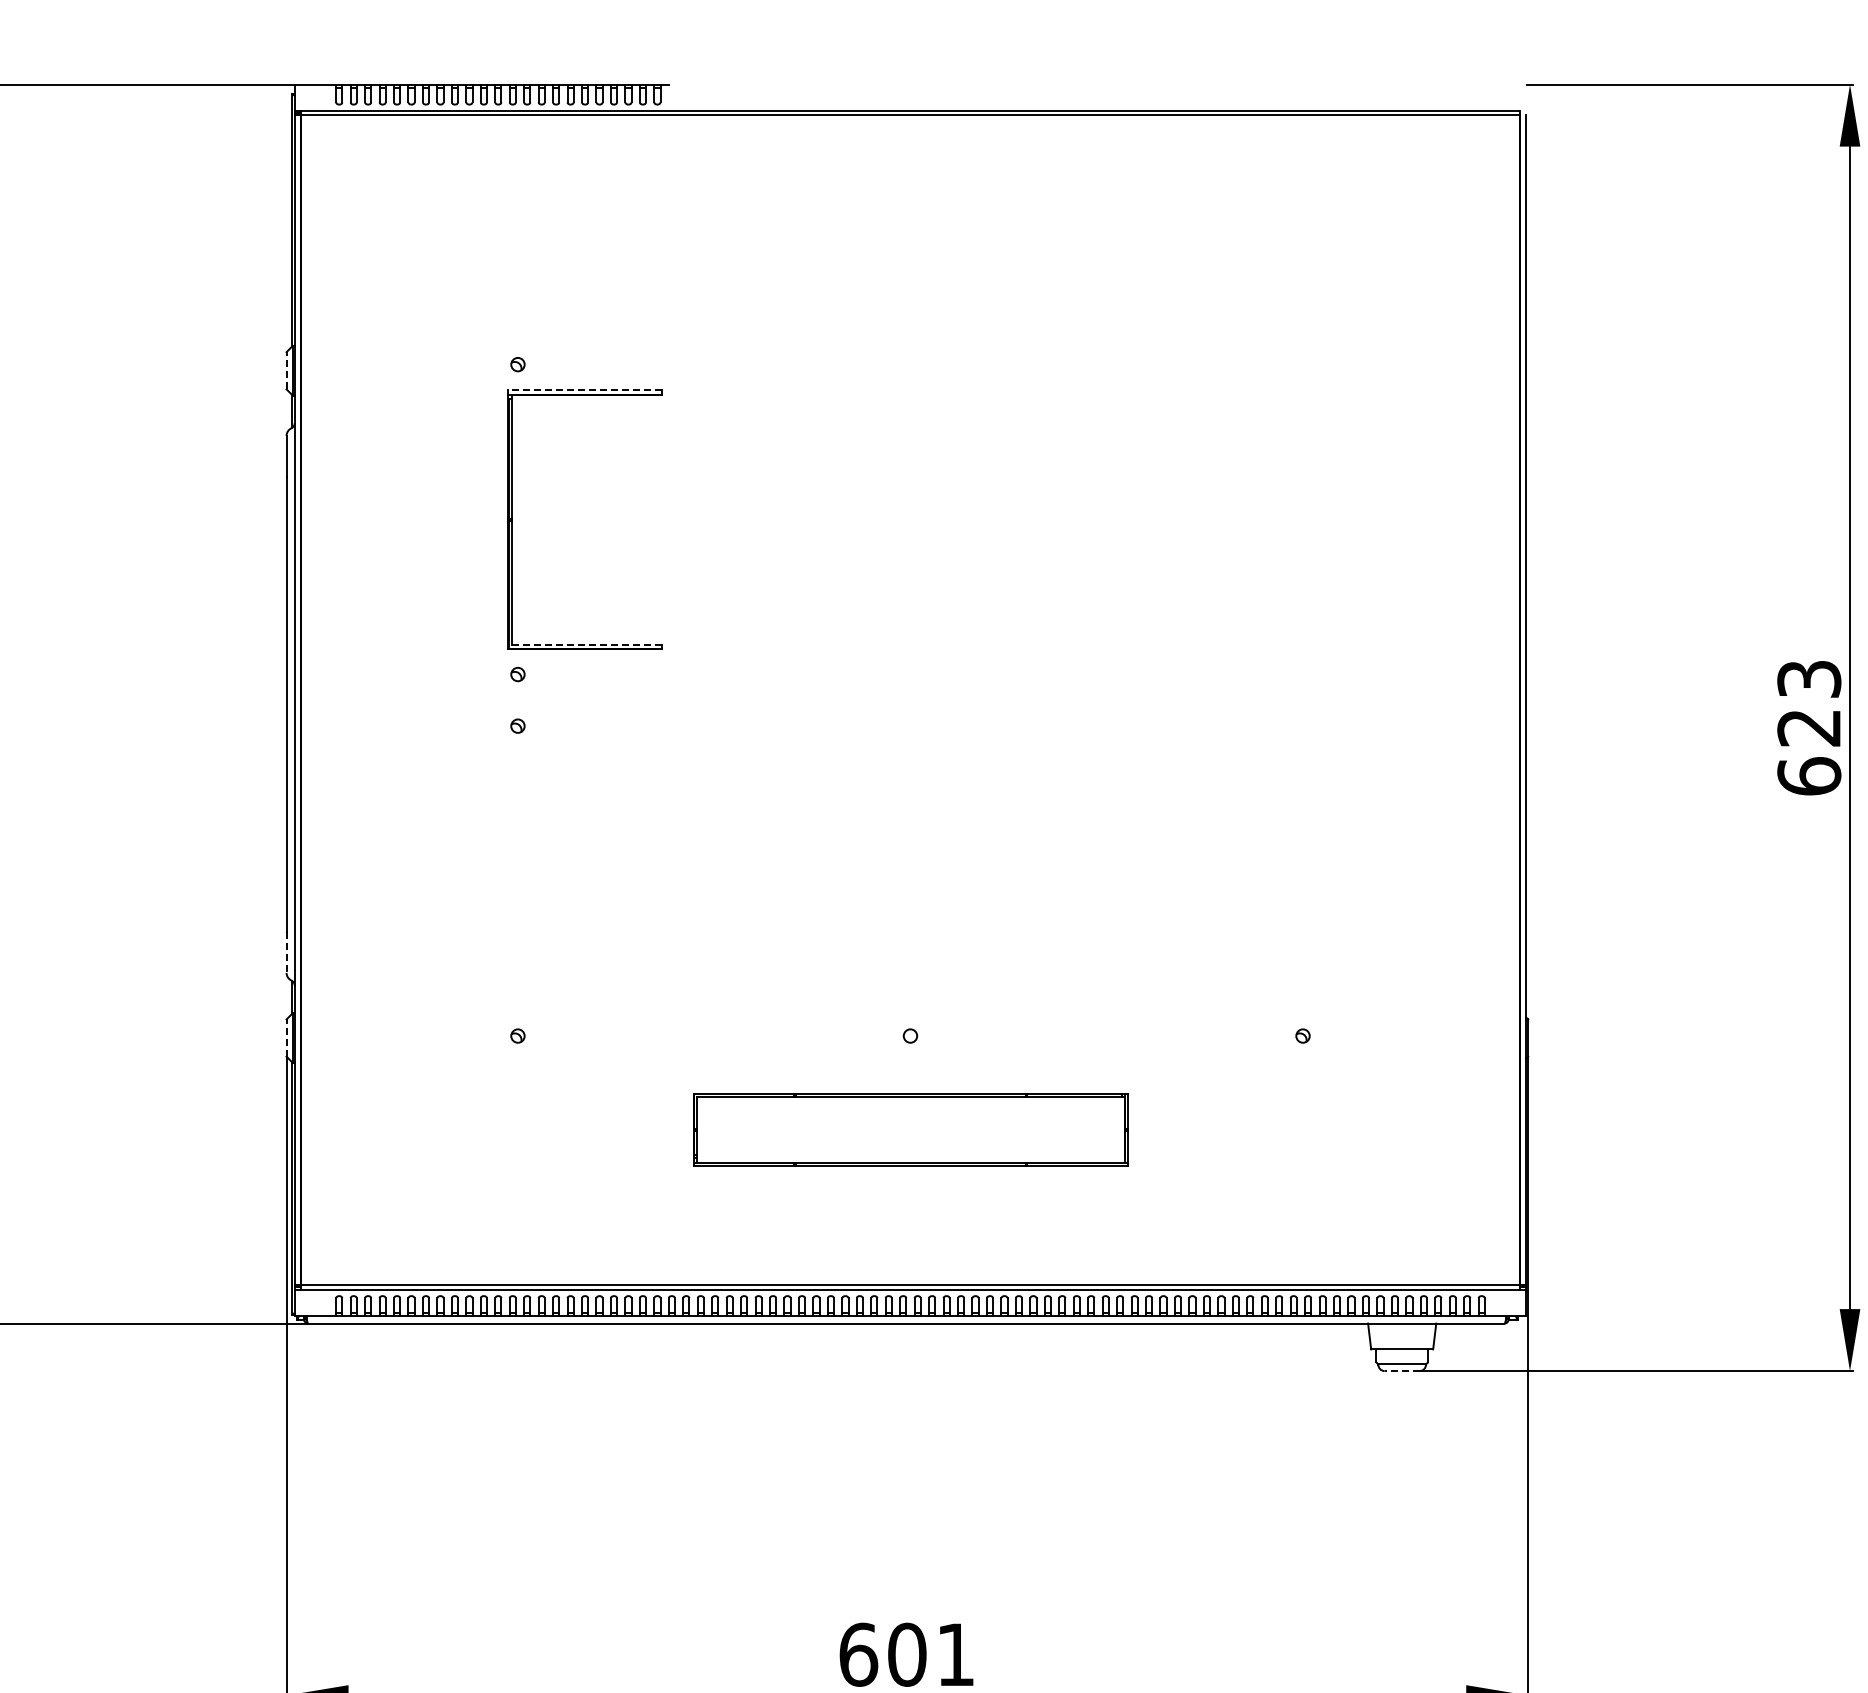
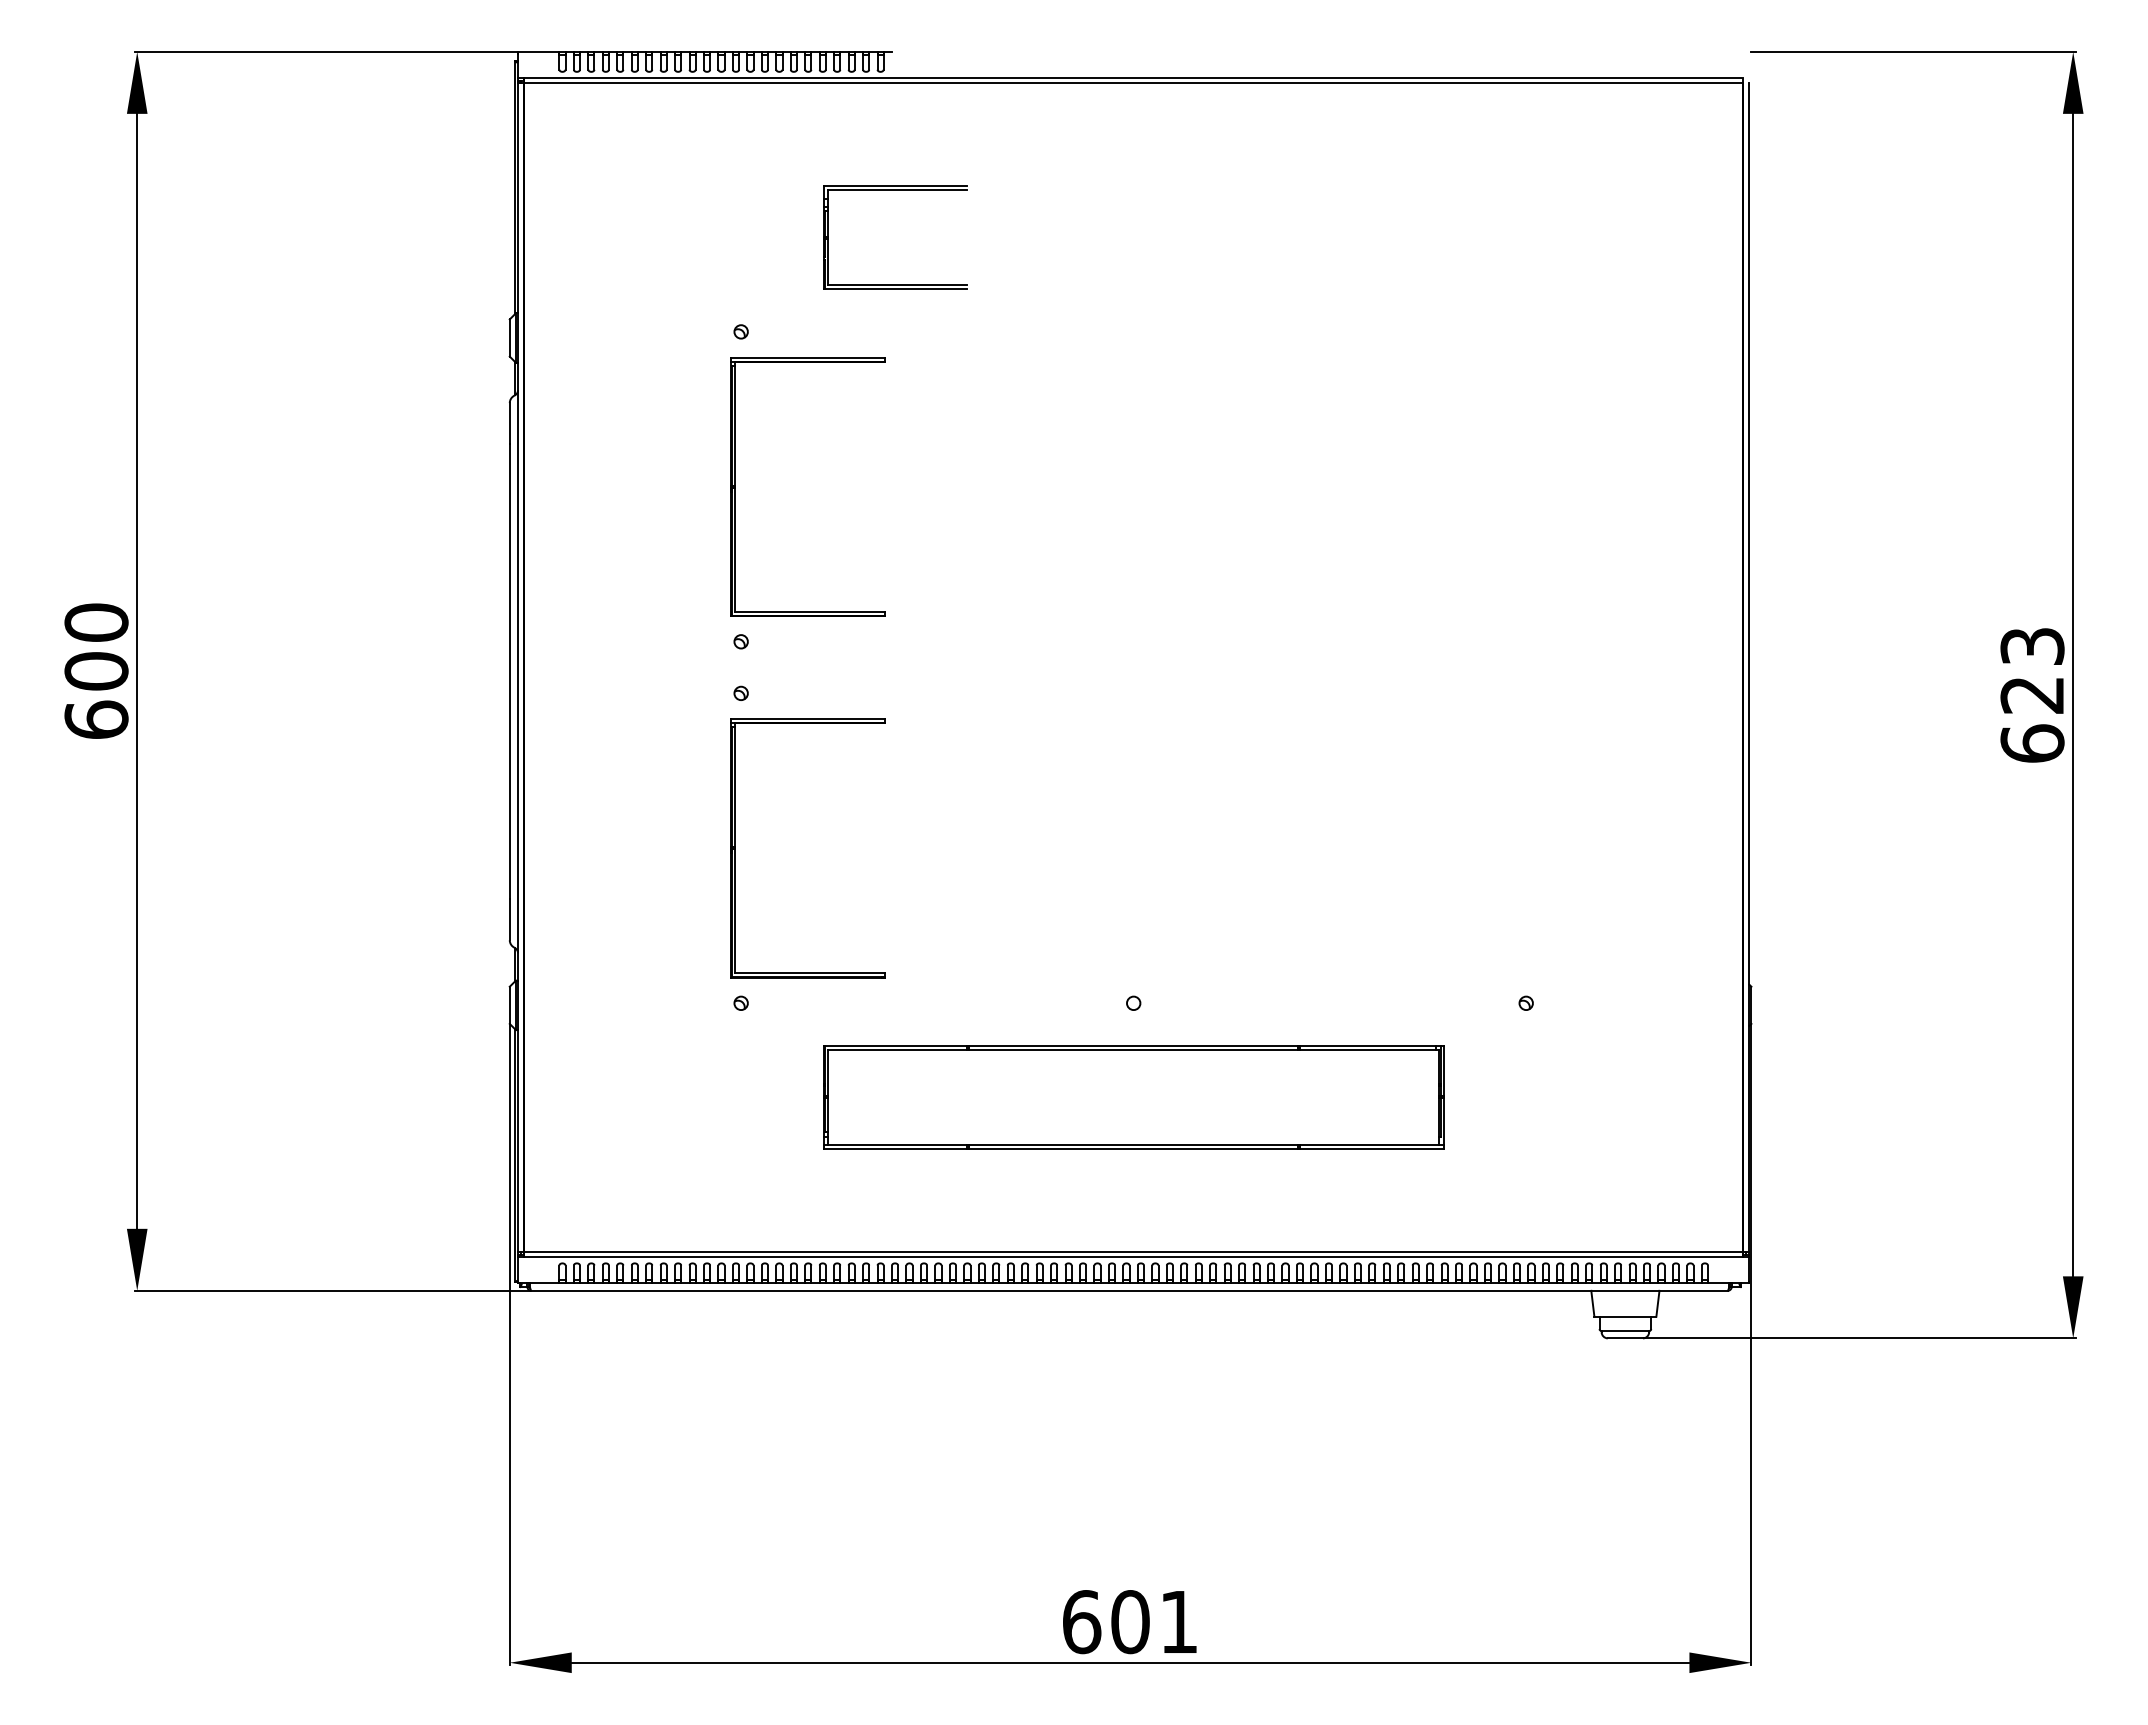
part: (672, 223) -> (895, 190), added
line: (286, 371) -> (509, 338), dashed -> solid
line: (584, 390) -> (807, 357), dashed -> solid
line: (586, 644) -> (809, 611), dashed -> solid
part: (512, 881) -> (735, 848), added
line: (286, 952) -> (509, 919), dashed -> solid
line: (286, 1038) -> (509, 1005), dashed -> solid
part: (910, 1130) -> (1133, 1097), size x1.43
line: (1402, 1371) -> (1625, 1338), dashed -> solid

